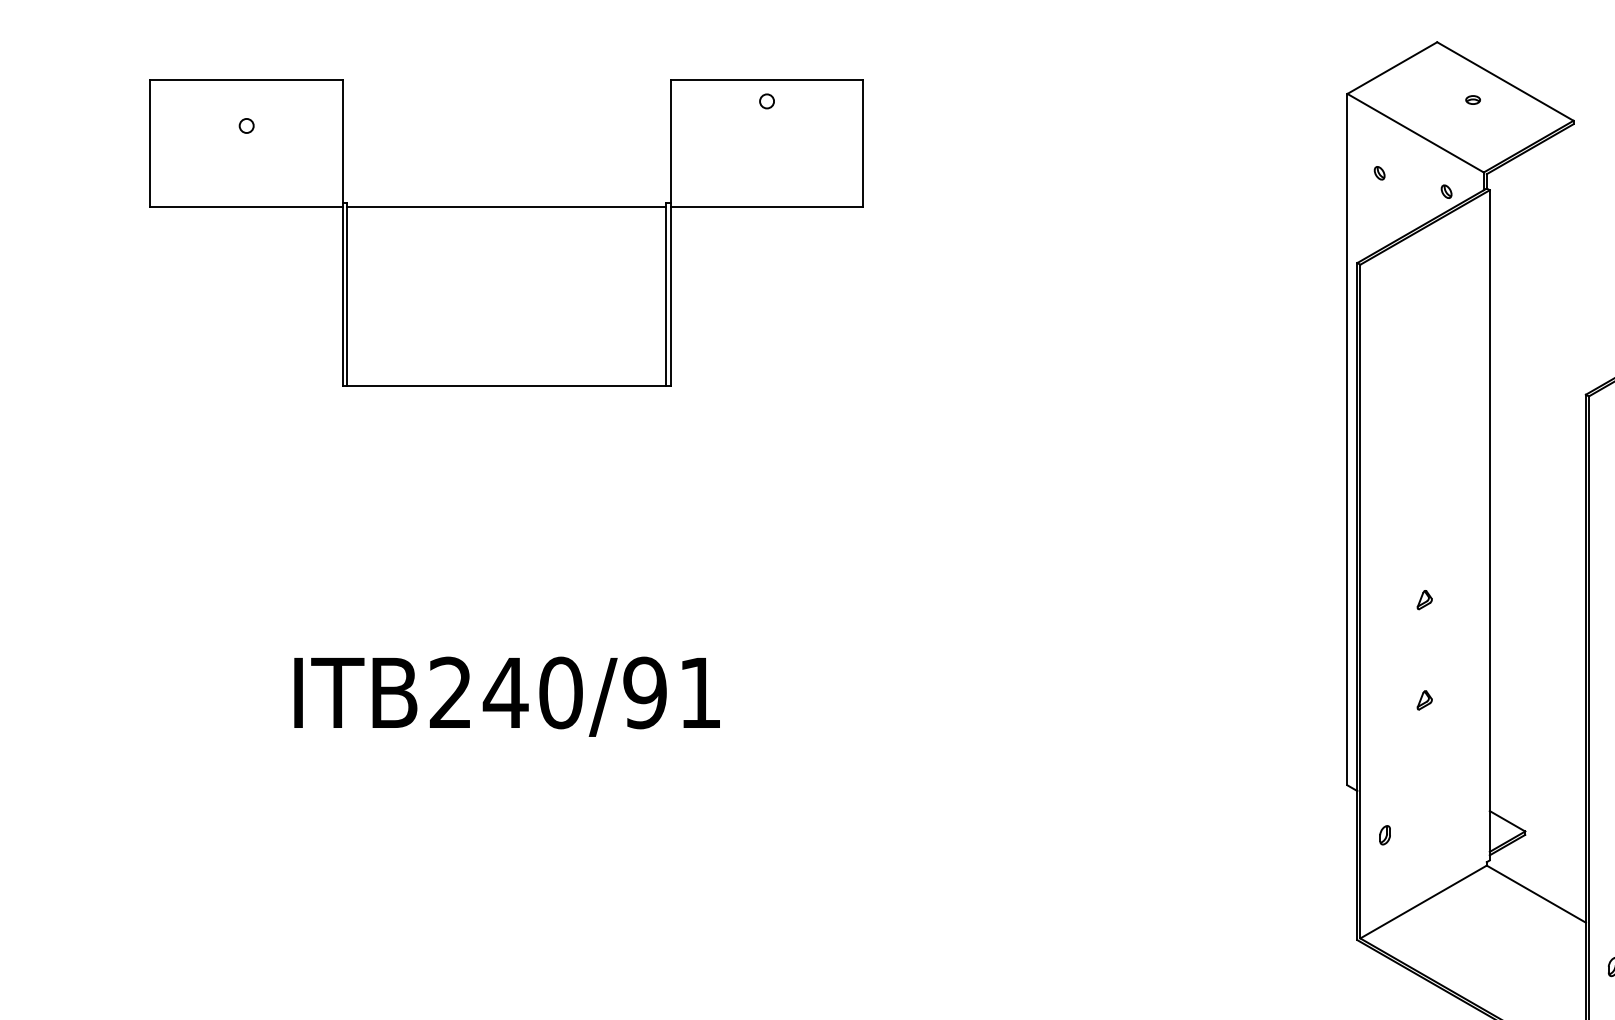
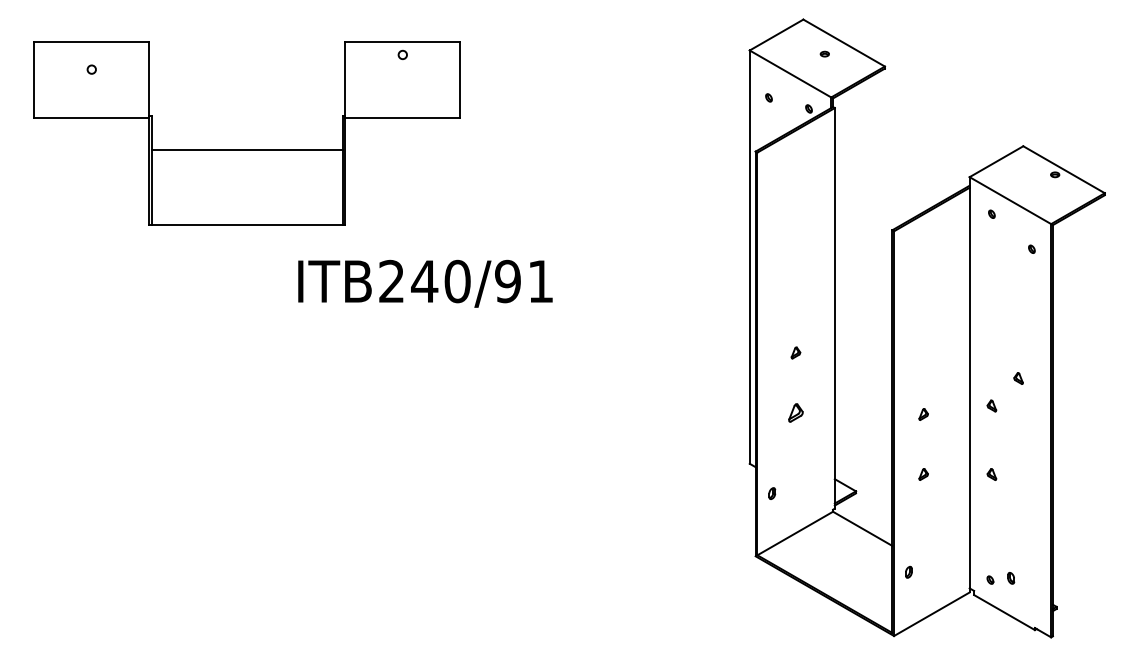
line: (505, 207) -> (246, 150), moved
text: (507, 696) -> (425, 283), moved
part: (1424, 699) -> (795, 412), size x1.6

